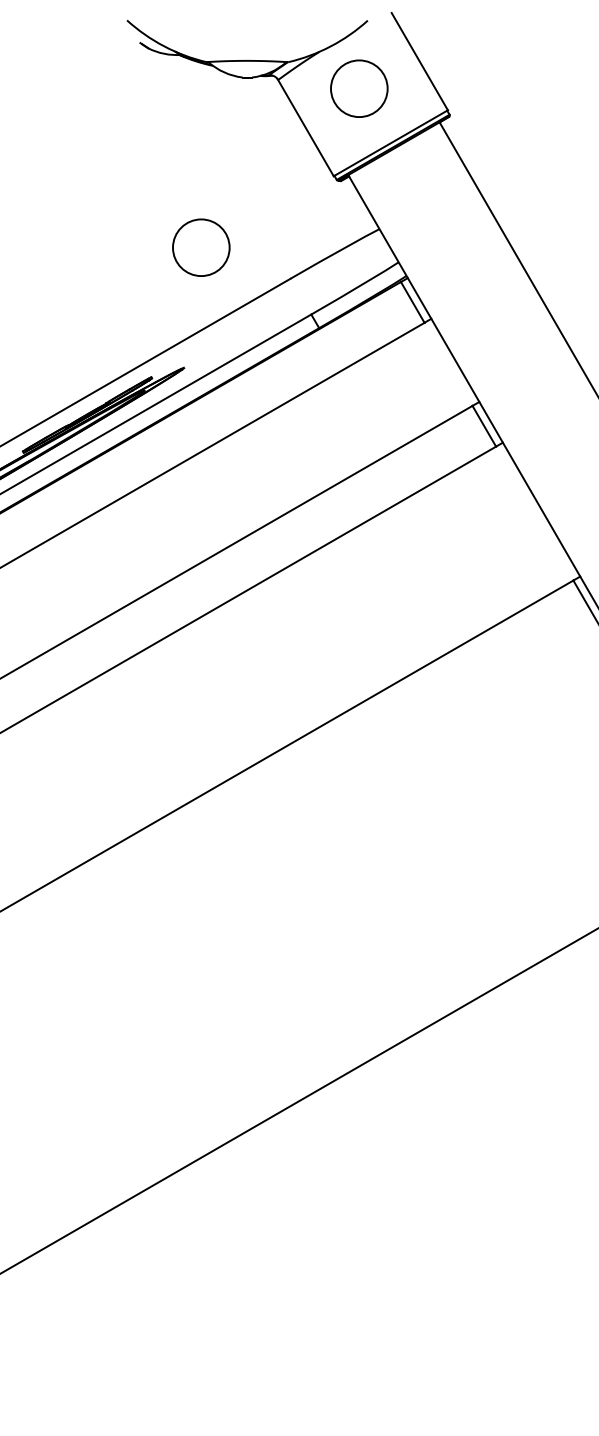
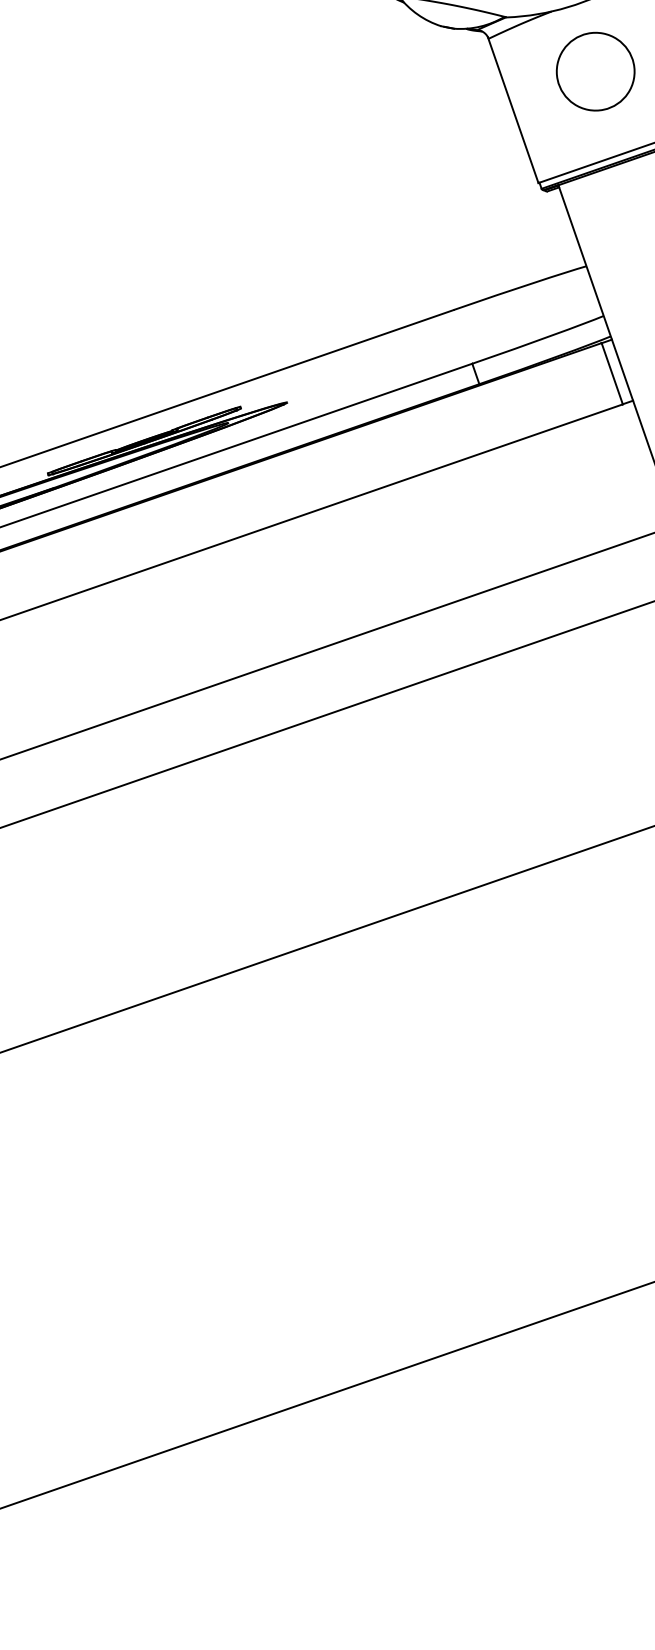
circle: (201, 247) -> (341, 244), removed

